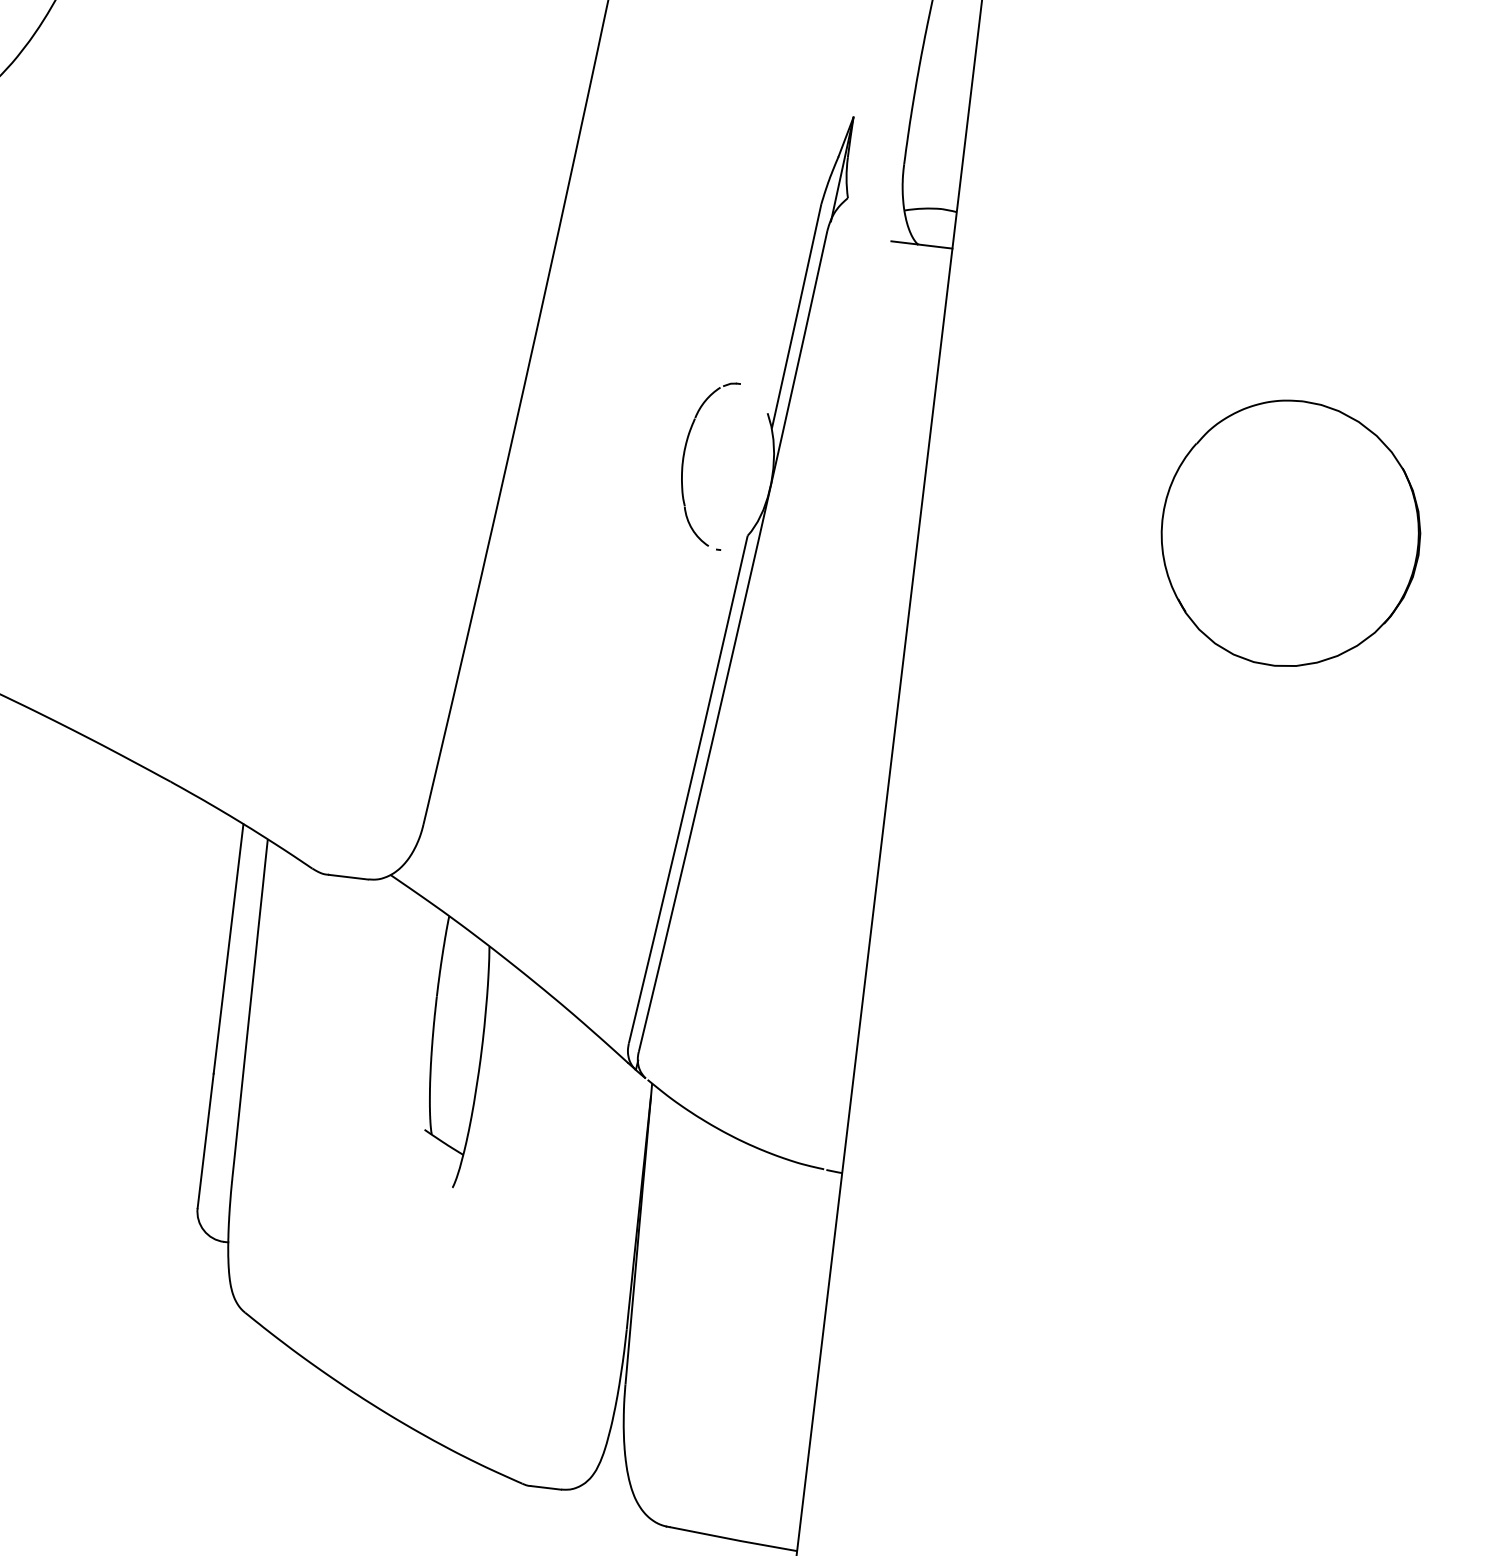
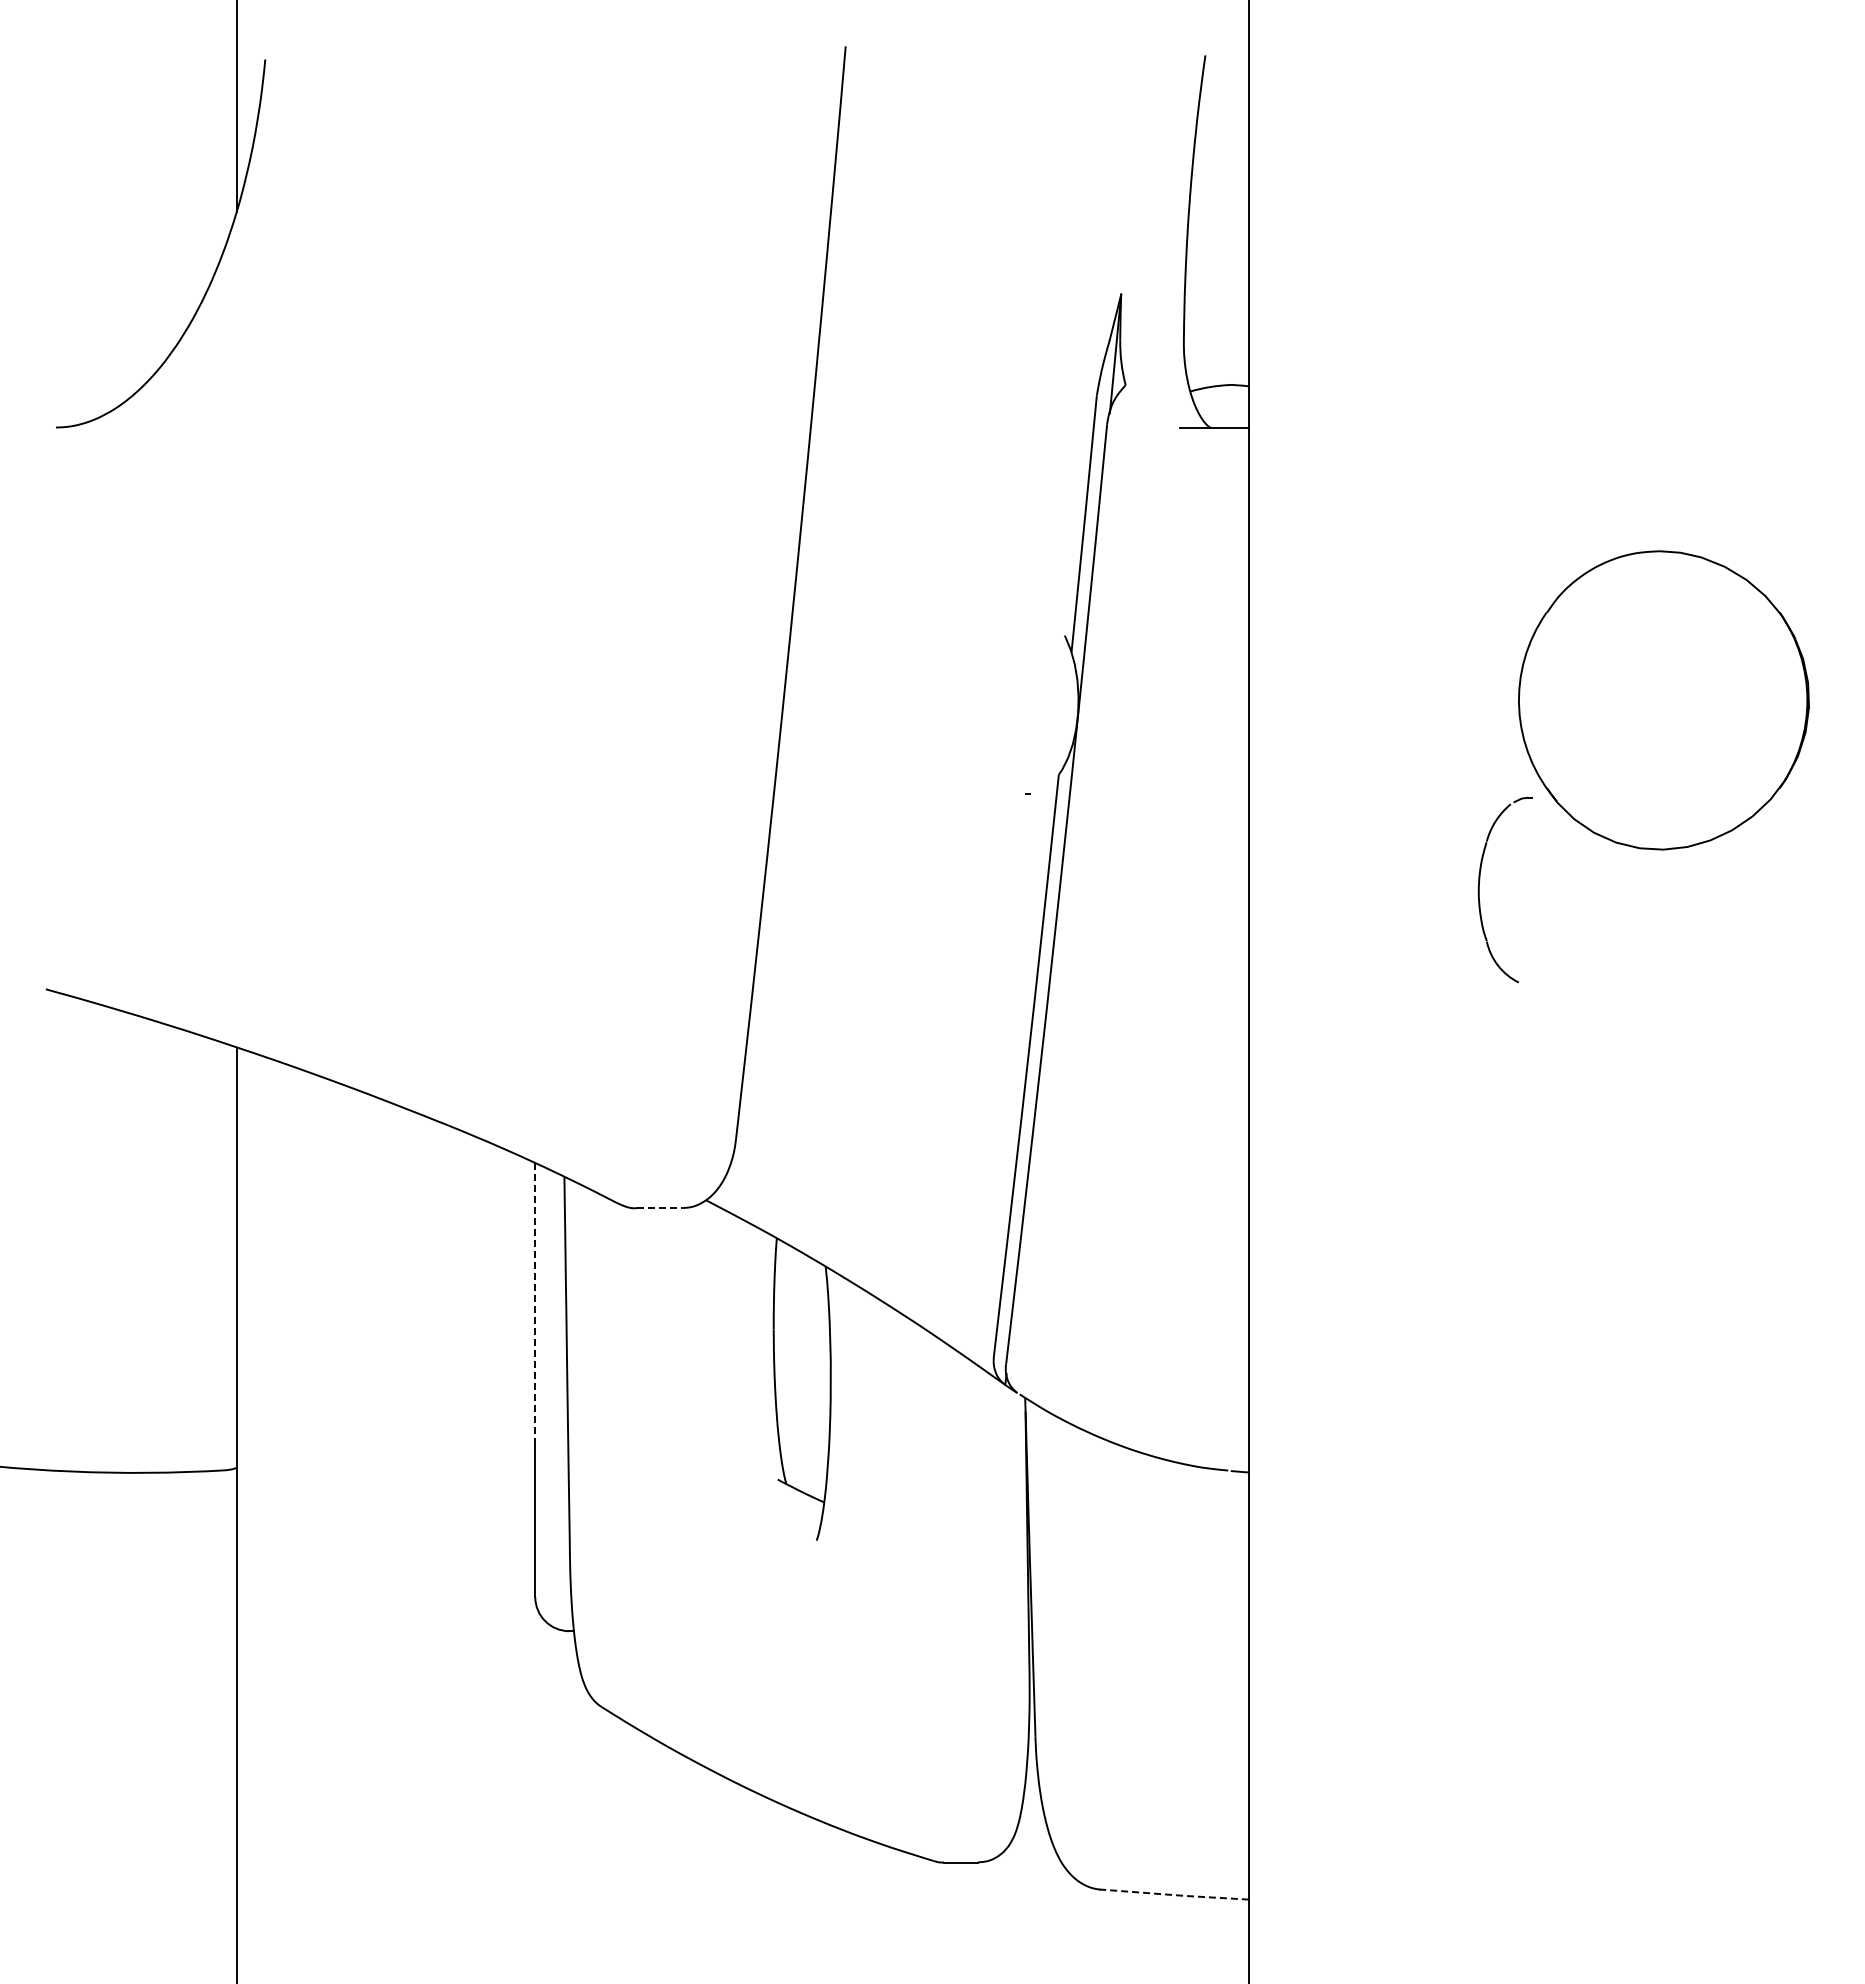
part: (683, 459) -> (1479, 889), moved
line: (348, 877) -> (659, 1208), solid -> dashed
line: (228, 949) -> (535, 1304), solid -> dashed
line: (733, 1539) -> (1176, 1895), solid -> dashed

